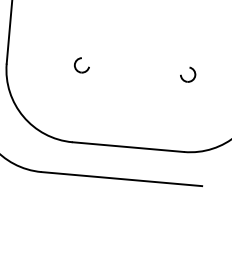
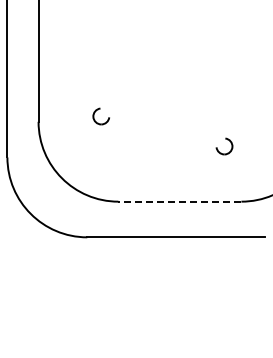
part: (81, 65) -> (100, 116), moved
part: (191, 69) -> (227, 140), moved
line: (127, 146) -> (179, 201), solid -> dashed

